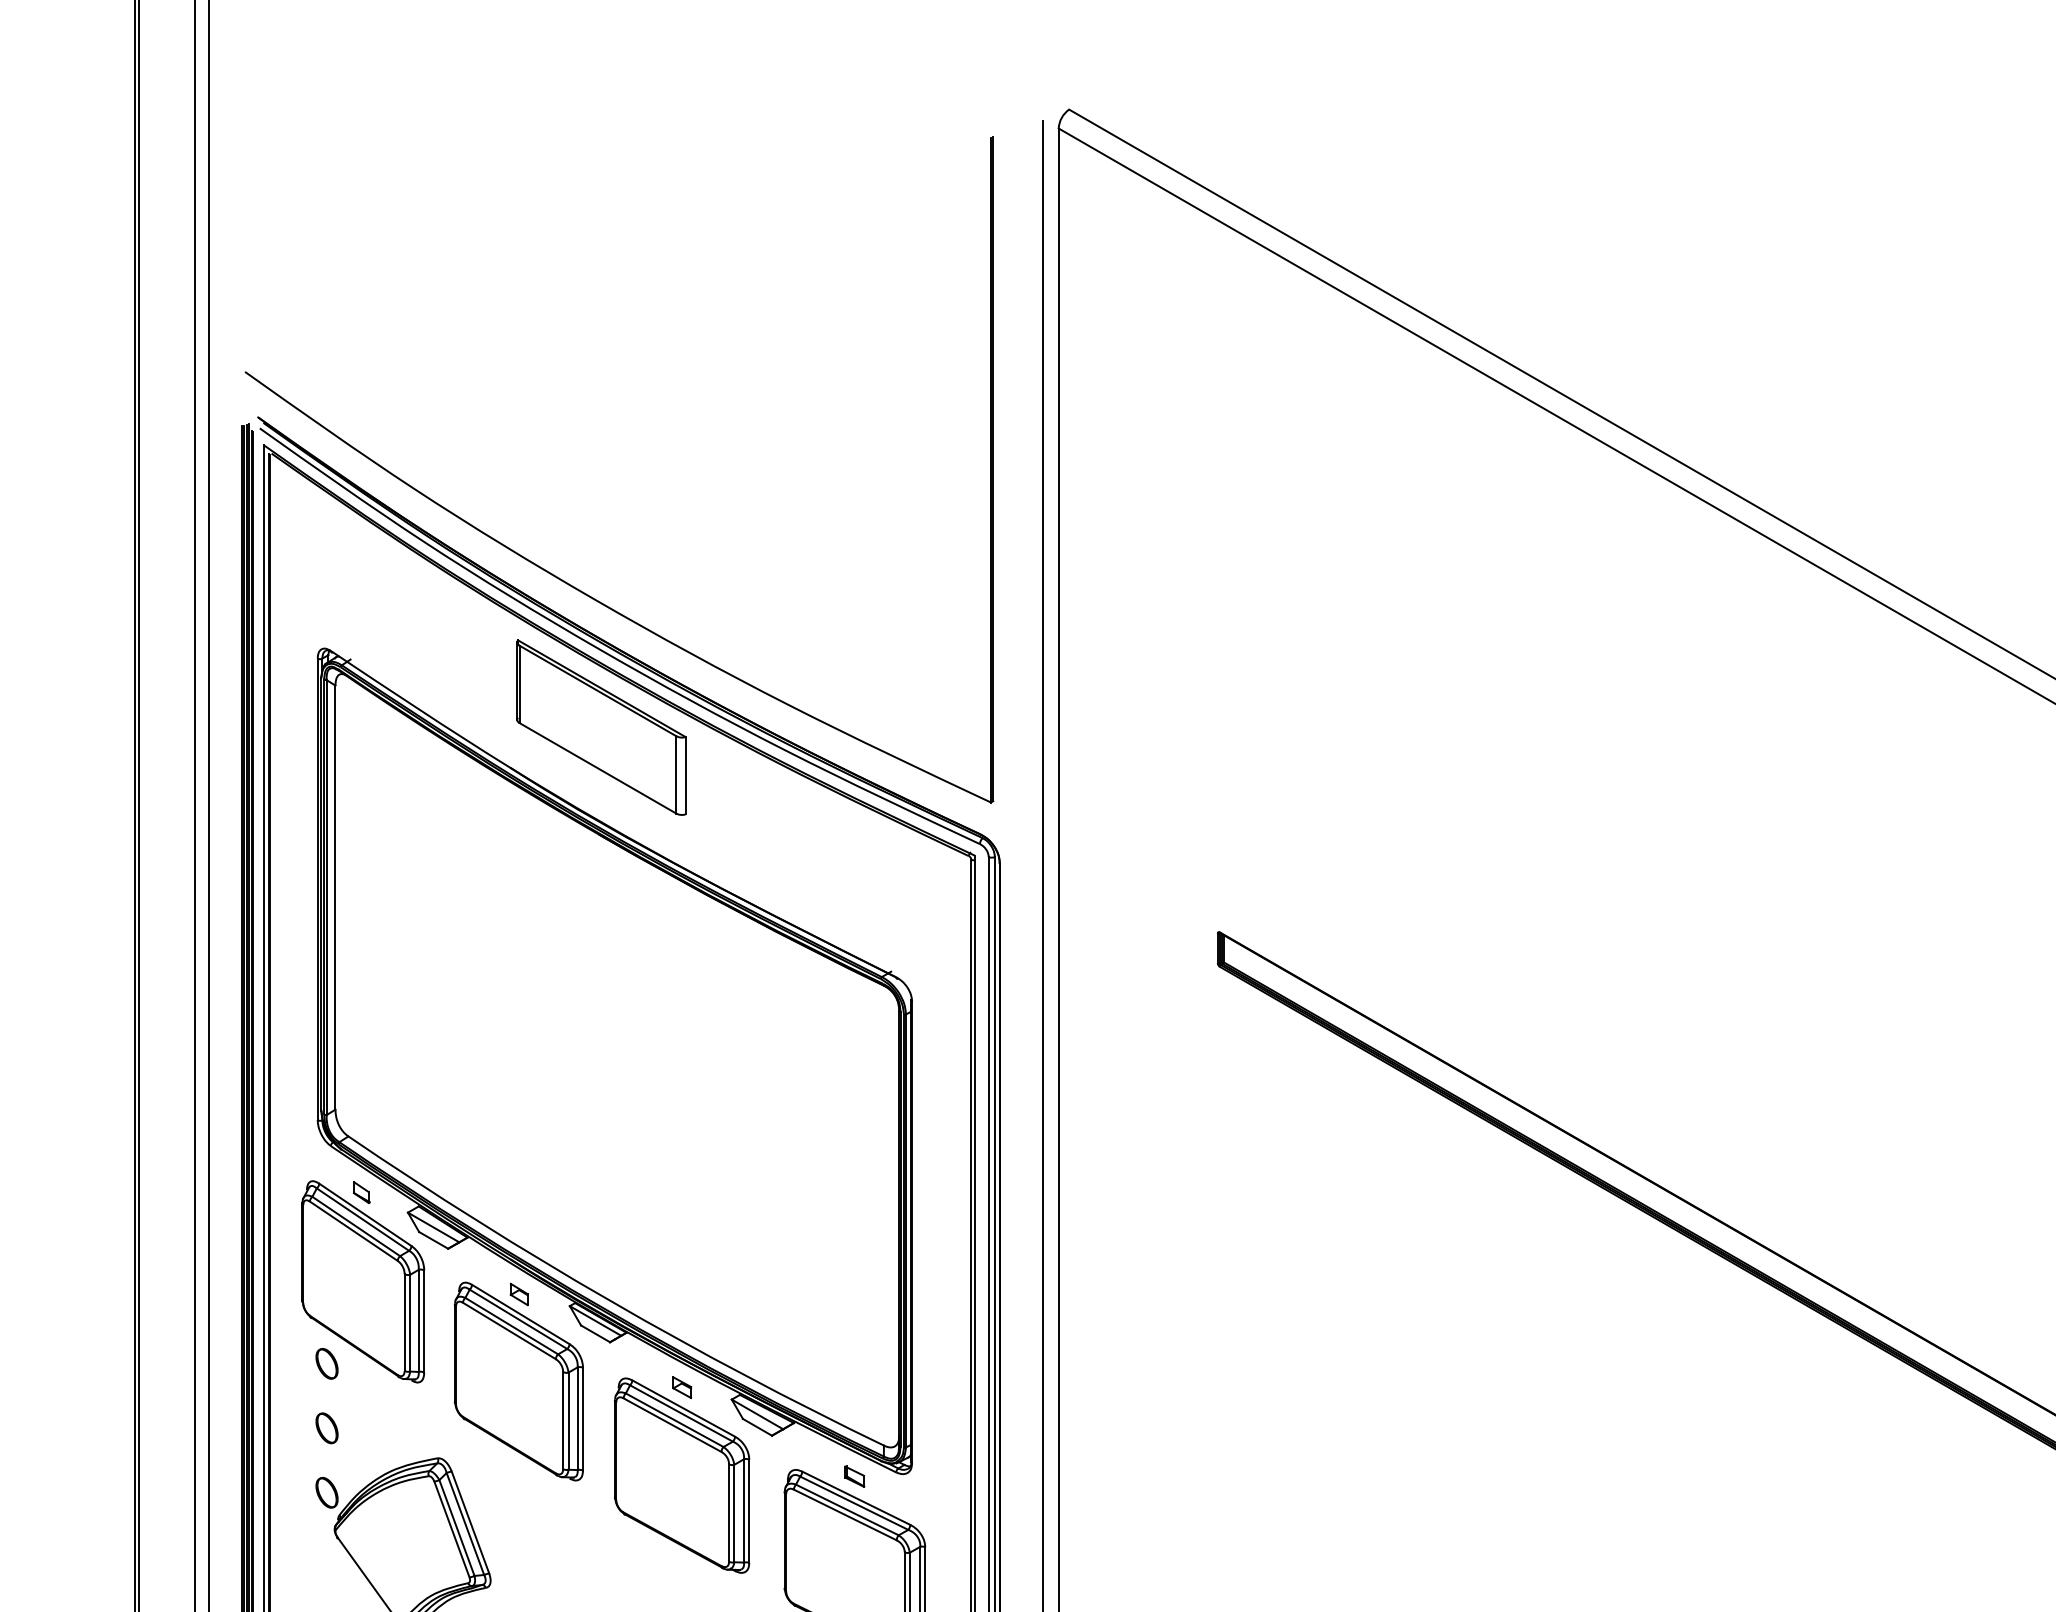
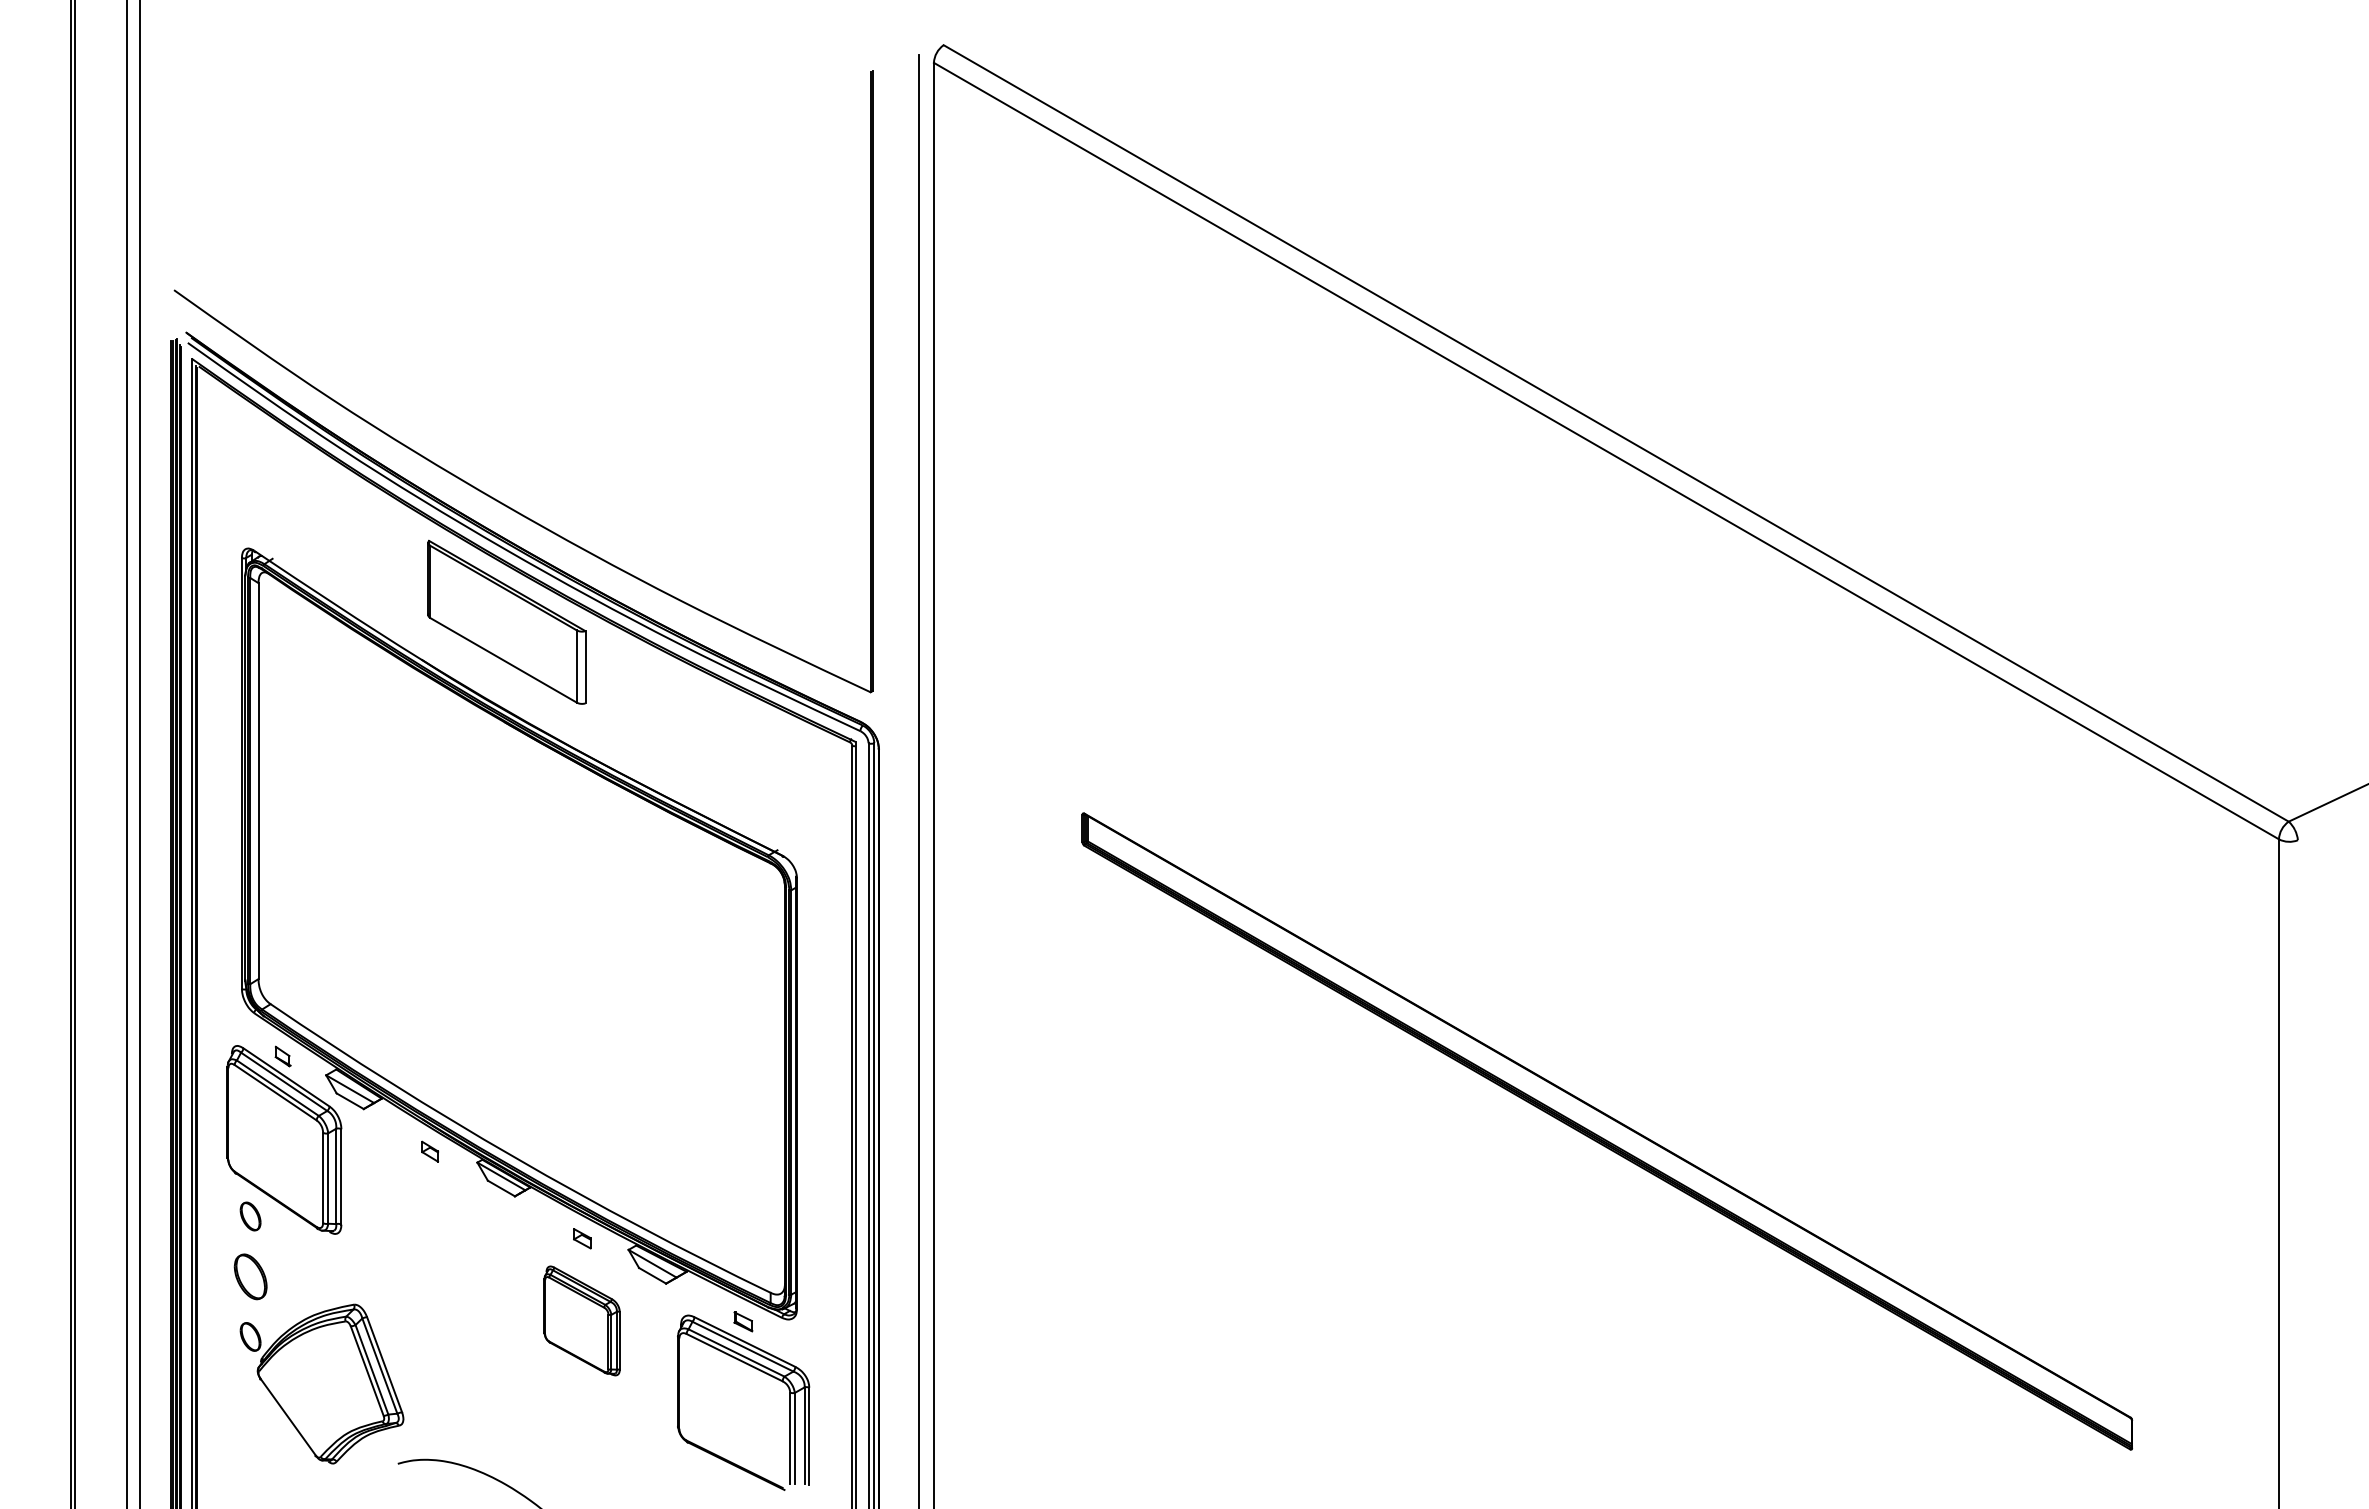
part: (518, 1380) -> (429, 1232), removed
part: (326, 1428) -> (250, 1276), size x1.6
part: (681, 1475) -> (581, 1320), size x0.6

